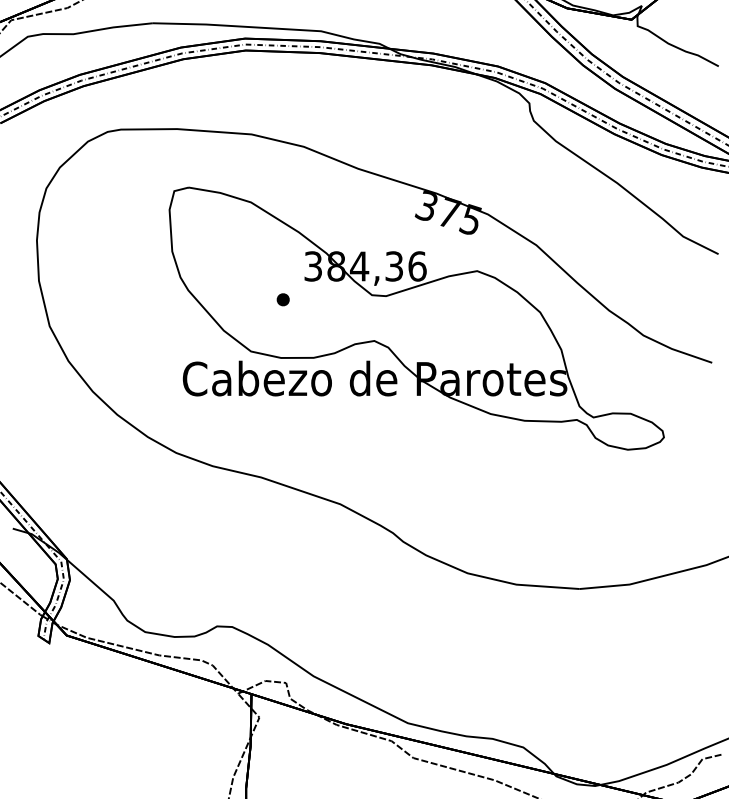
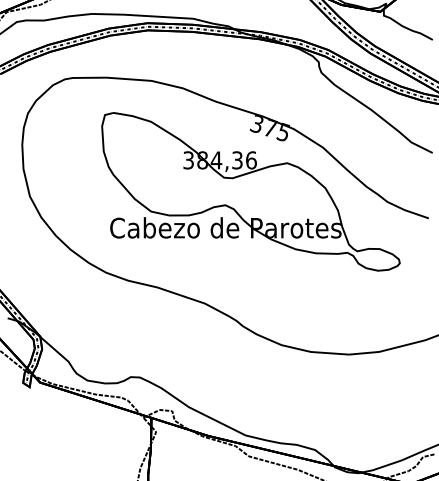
part: (283, 299) -> (170, 180), removed

